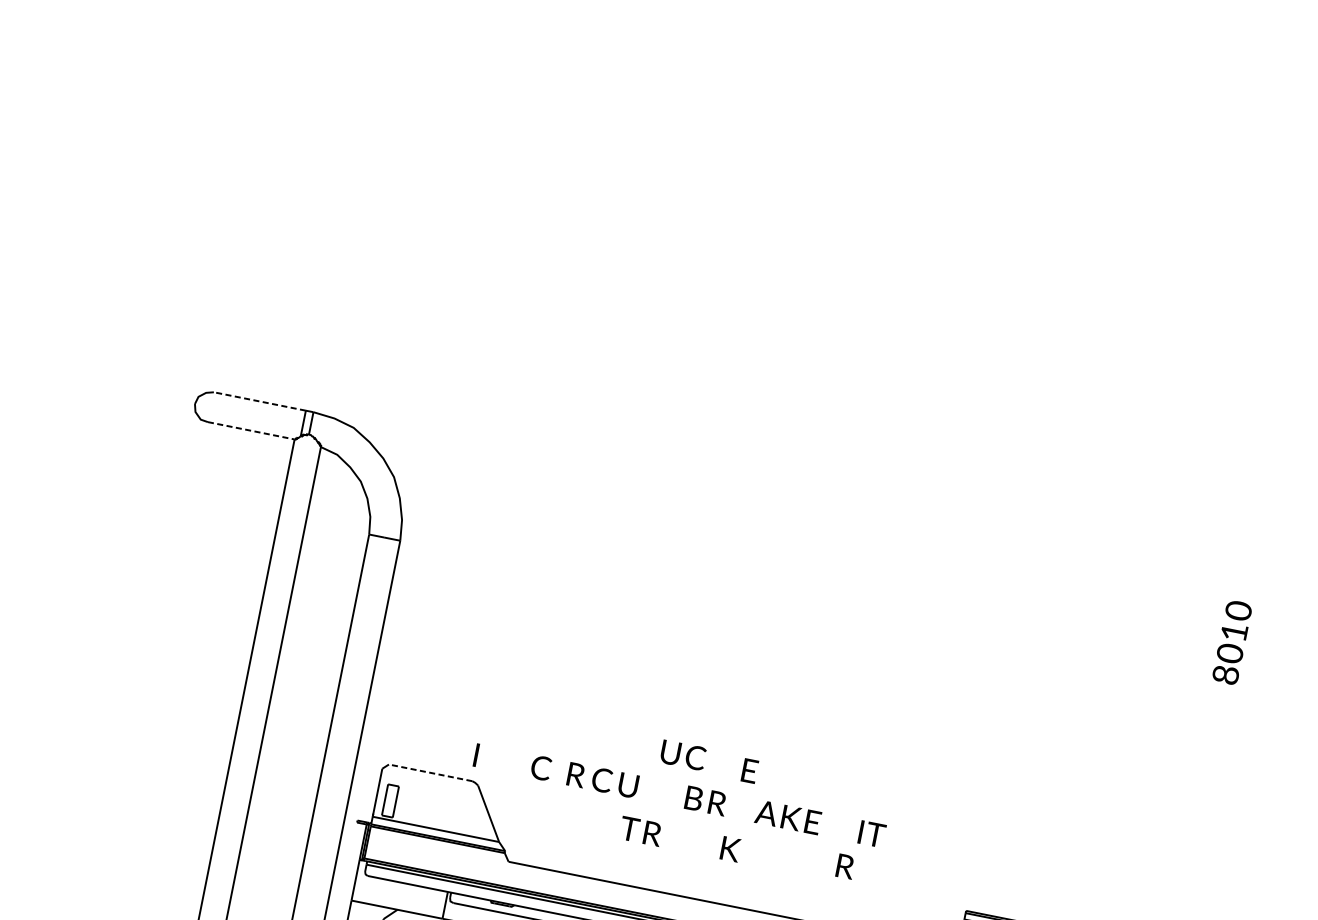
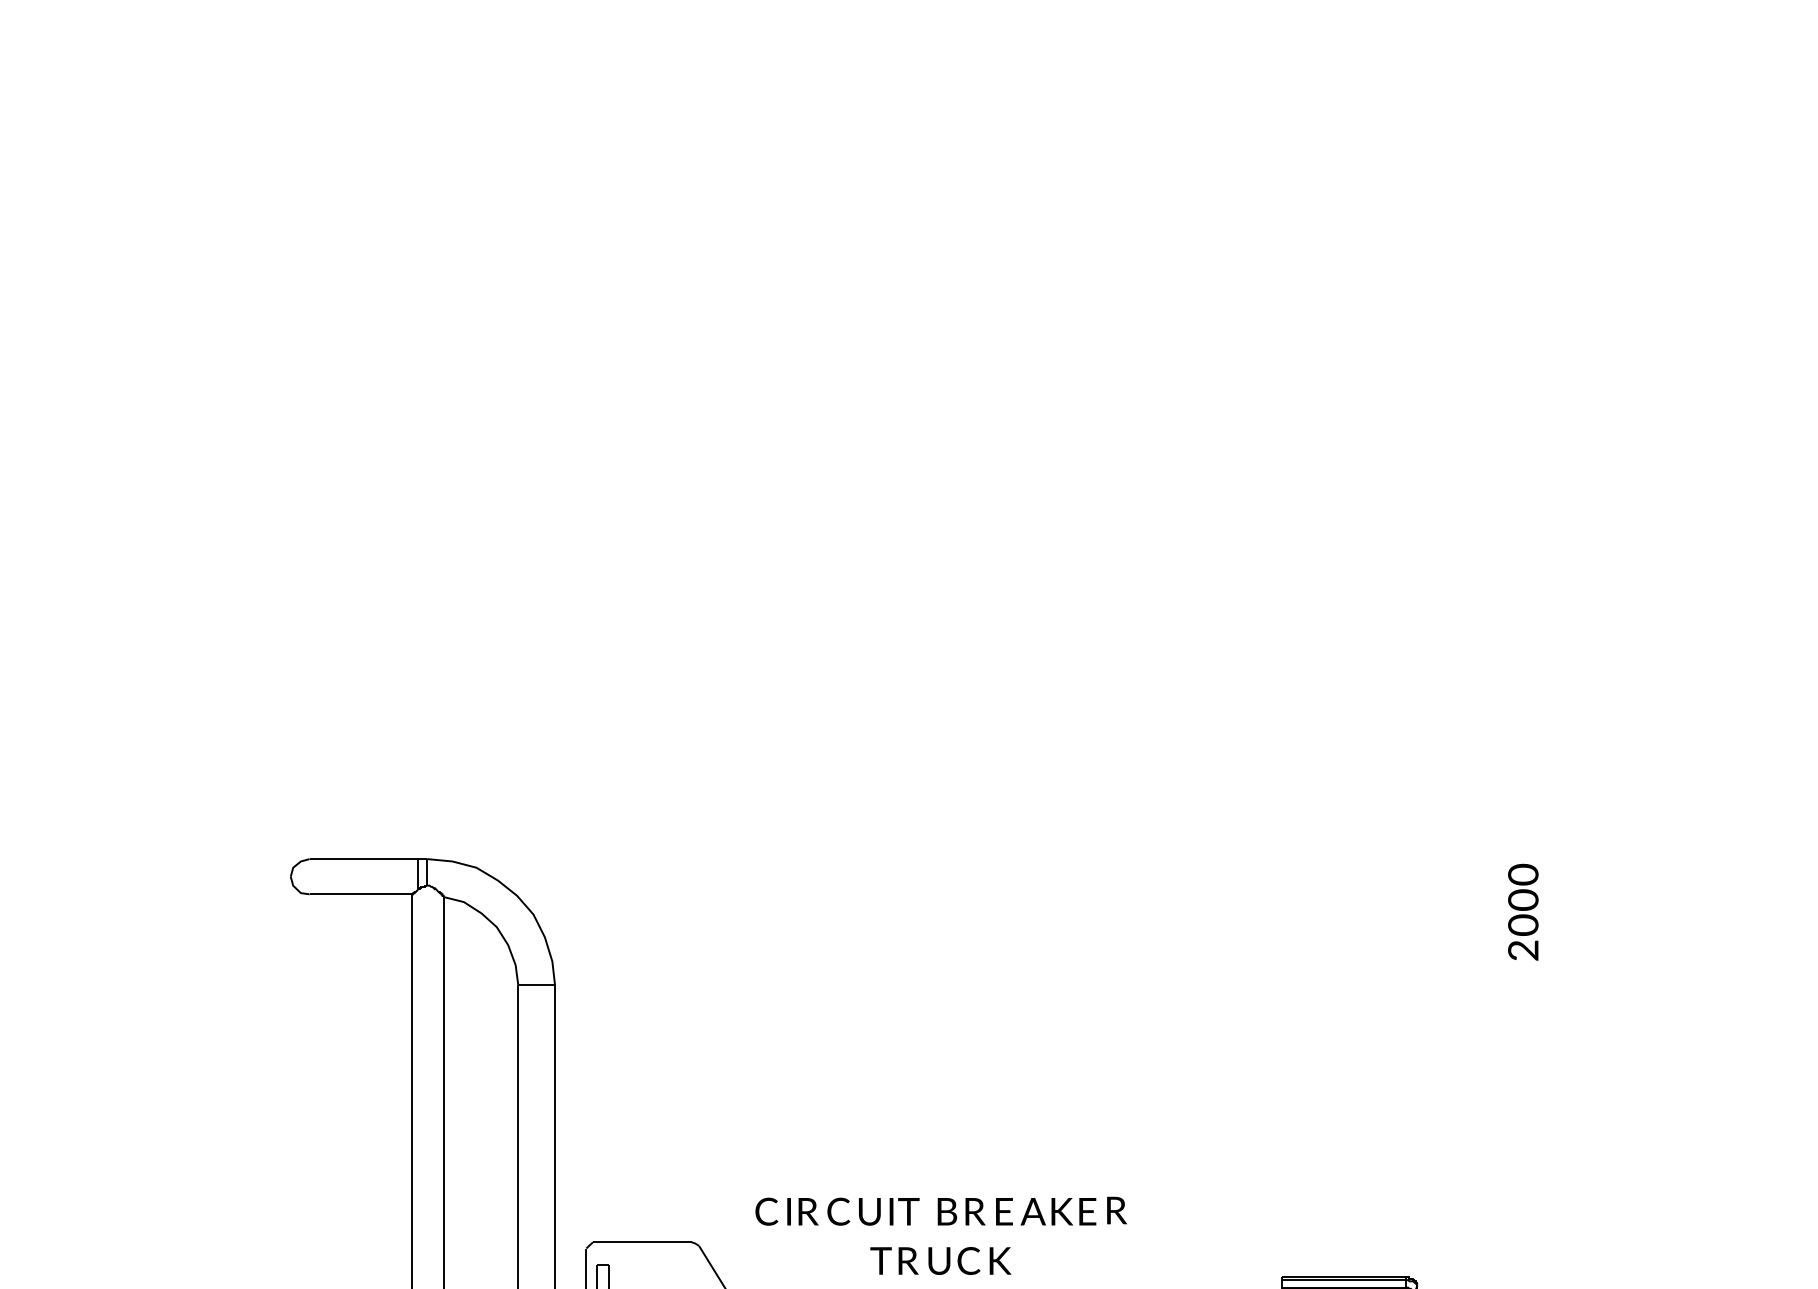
line: (259, 401) -> (363, 859), dashed -> solid
line: (251, 431) -> (361, 894), dashed -> solid
text: (1234, 631) -> (1523, 899), 1 -> 0
text: (1225, 674) -> (1523, 950), 8 -> 2
text: (475, 754) -> (788, 1211), moved
text: (683, 754) -> (954, 1260), moved
text: (749, 770) -> (1004, 1211), moved
line: (429, 772) -> (641, 1242), dashed -> solid
text: (872, 834) -> (904, 1211), moved
text: (845, 866) -> (1116, 1210), moved

